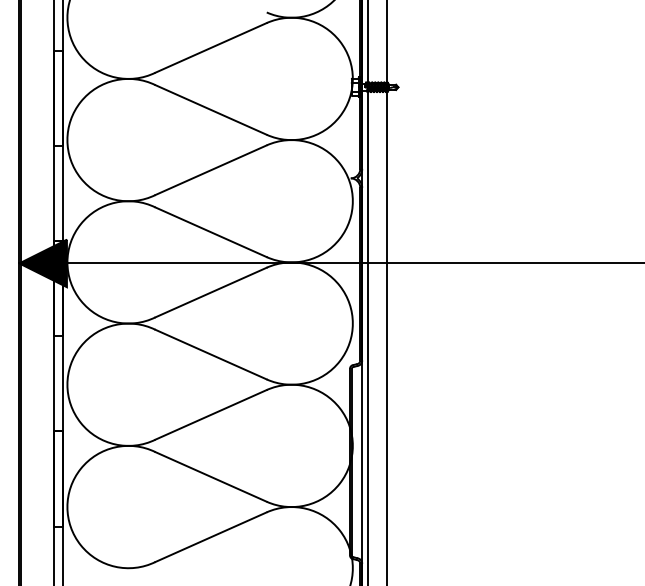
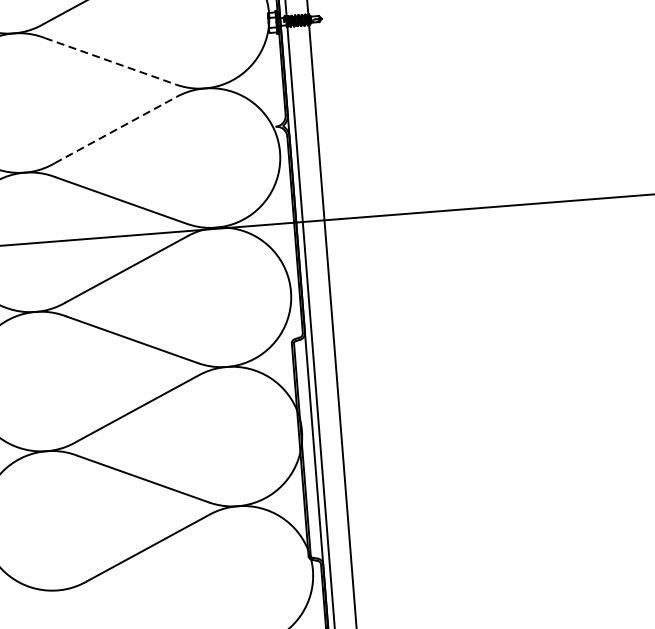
line: (211, 109) -> (110, 60), solid -> dashed
line: (211, 170) -> (116, 130), solid -> dashed

